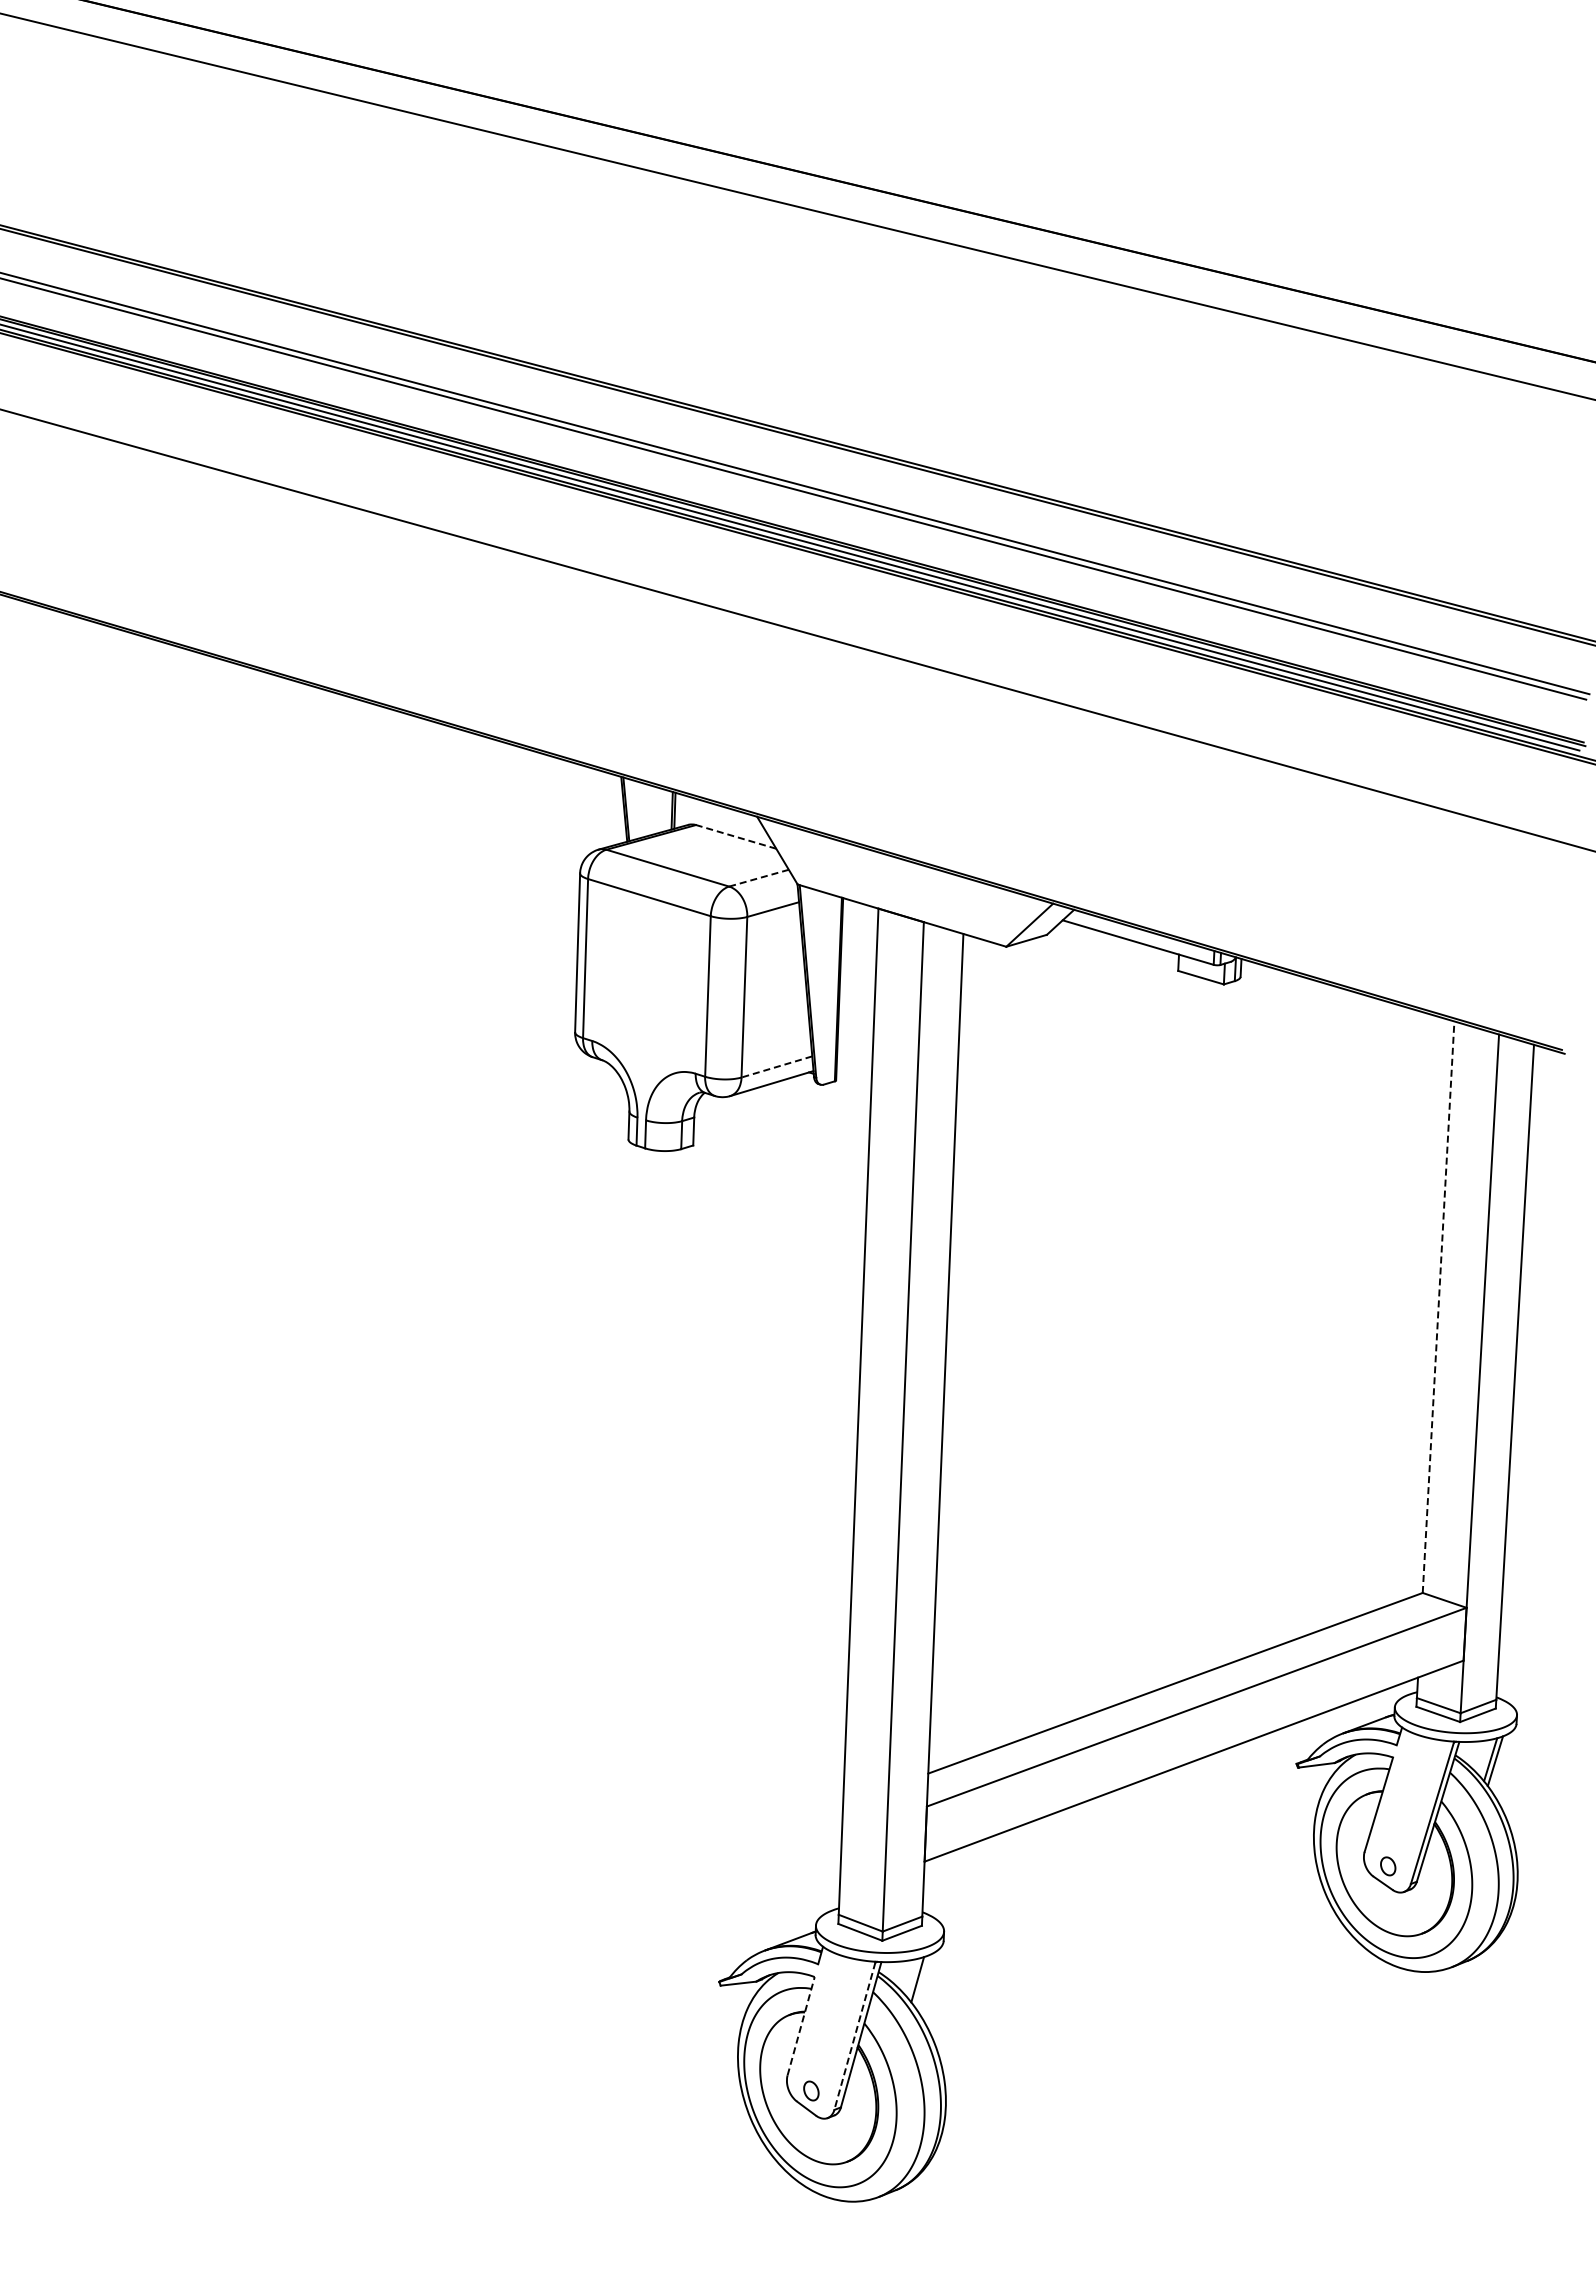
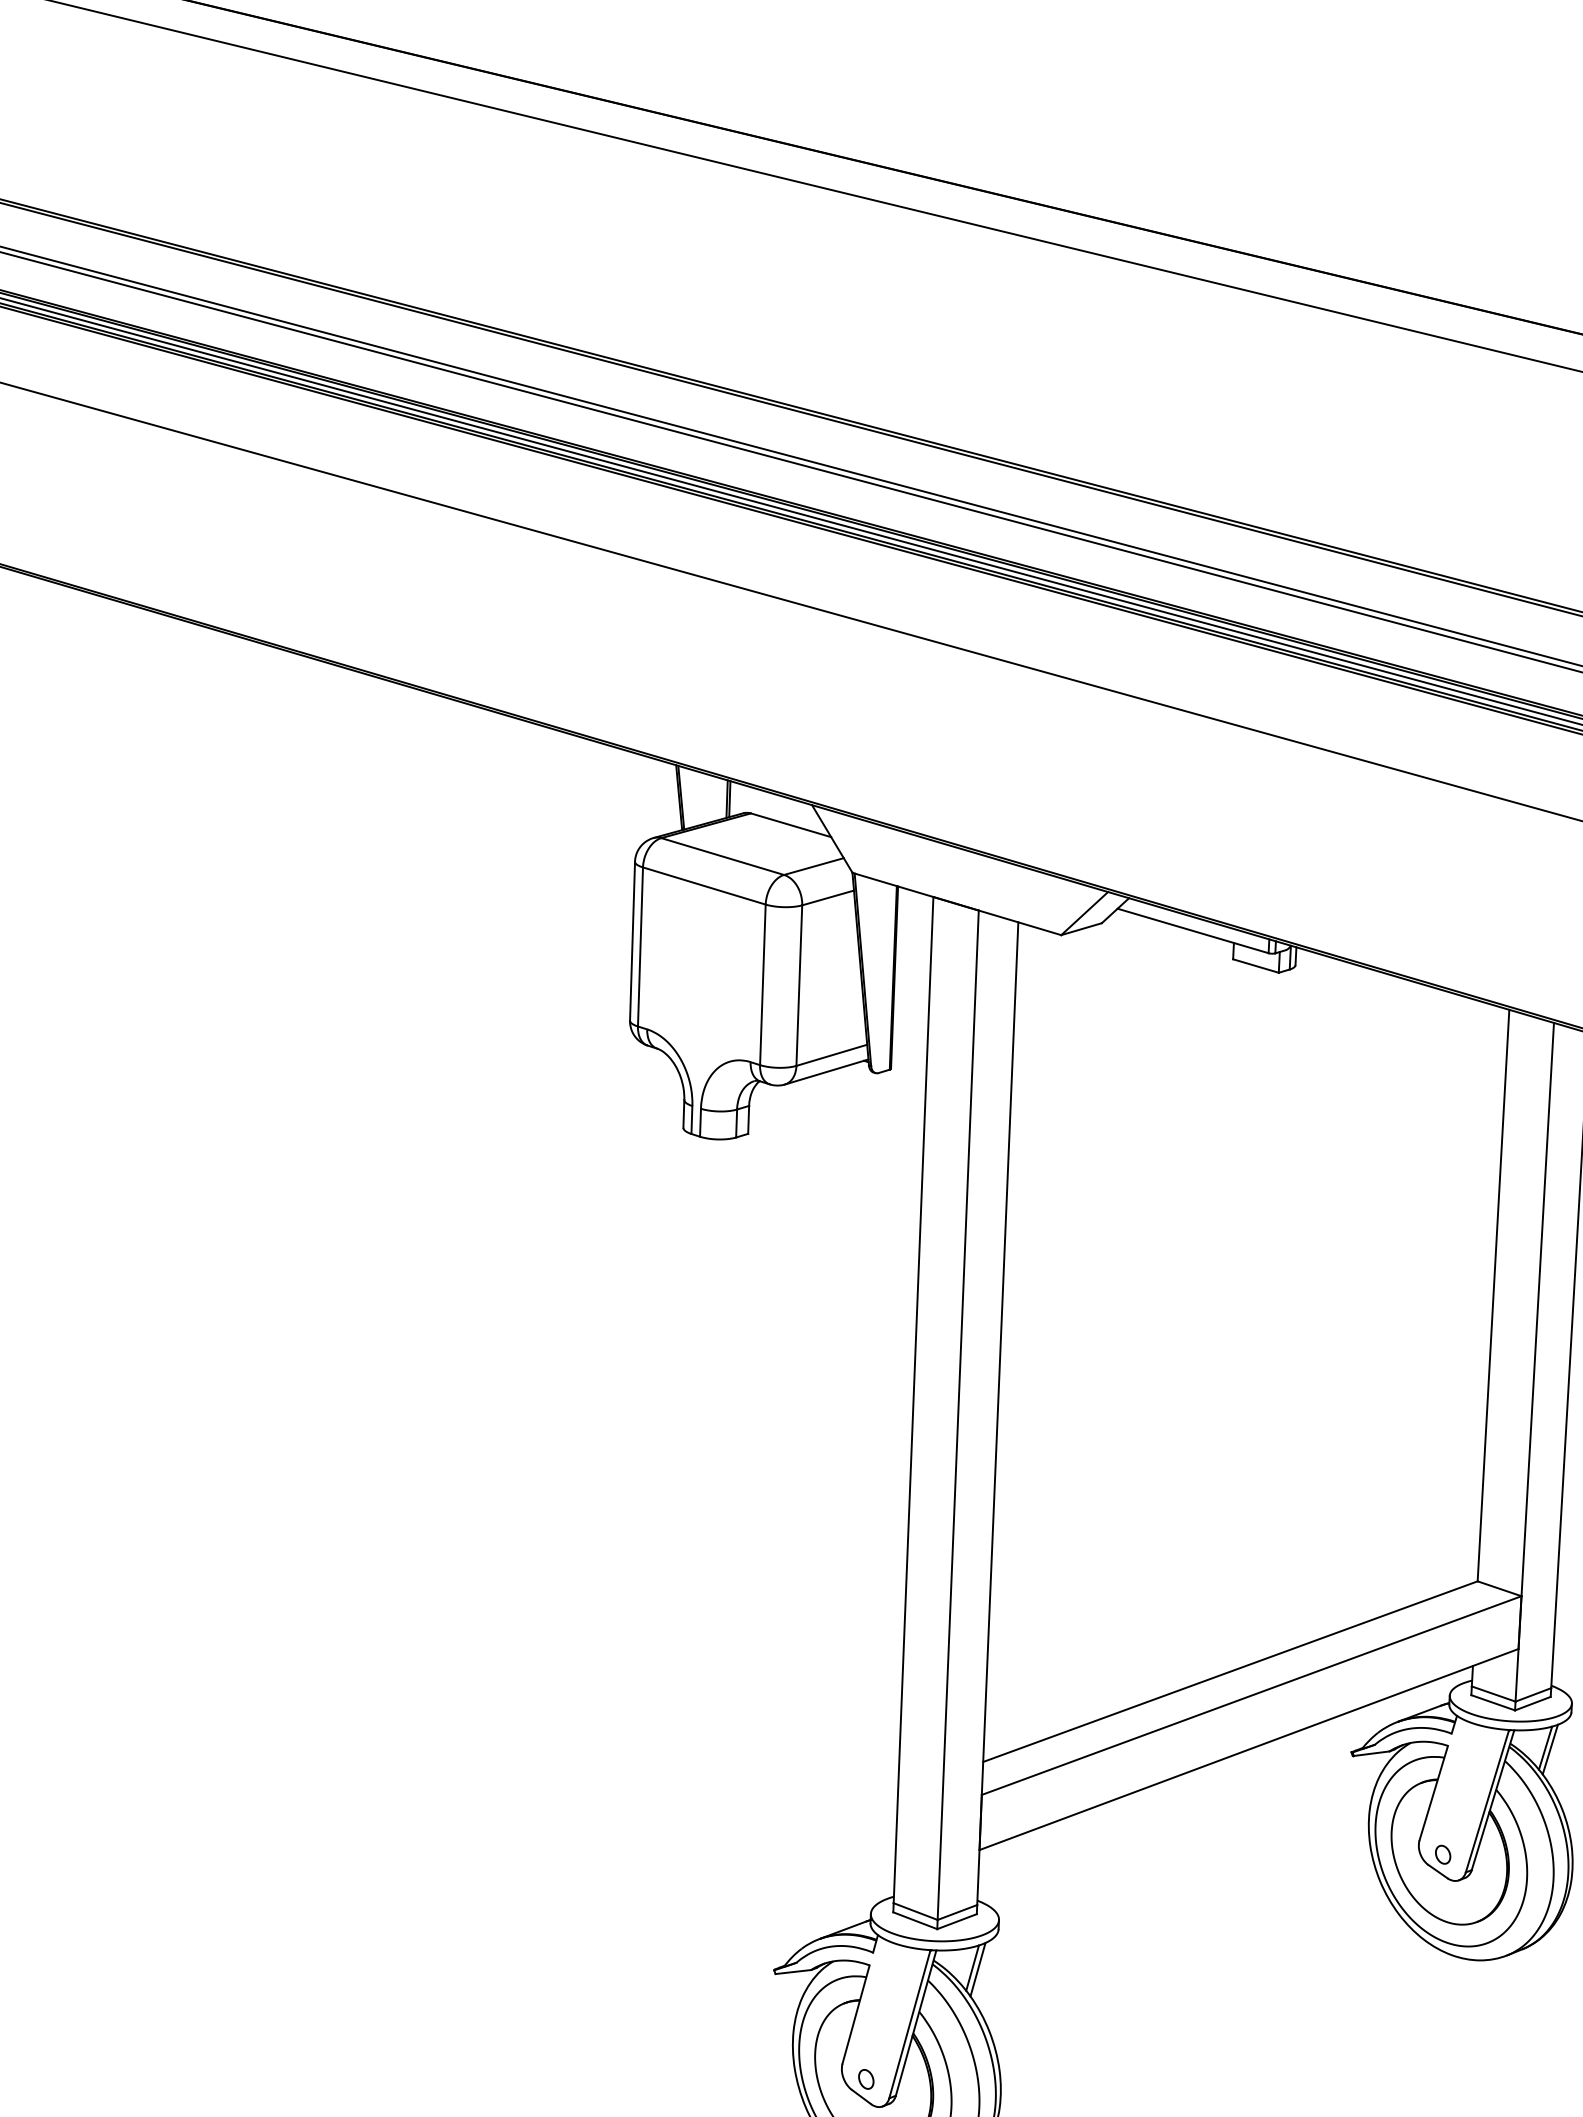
line: (736, 836) -> (791, 824), dashed -> solid
line: (759, 878) -> (814, 866), dashed -> solid
line: (776, 1066) -> (831, 1054), dashed -> solid
line: (1438, 1306) -> (1493, 1294), dashed -> solid
line: (922, 1981) -> (977, 1969), added
line: (801, 2026) -> (856, 2014), dashed -> solid
line: (854, 2036) -> (909, 2024), dashed -> solid

